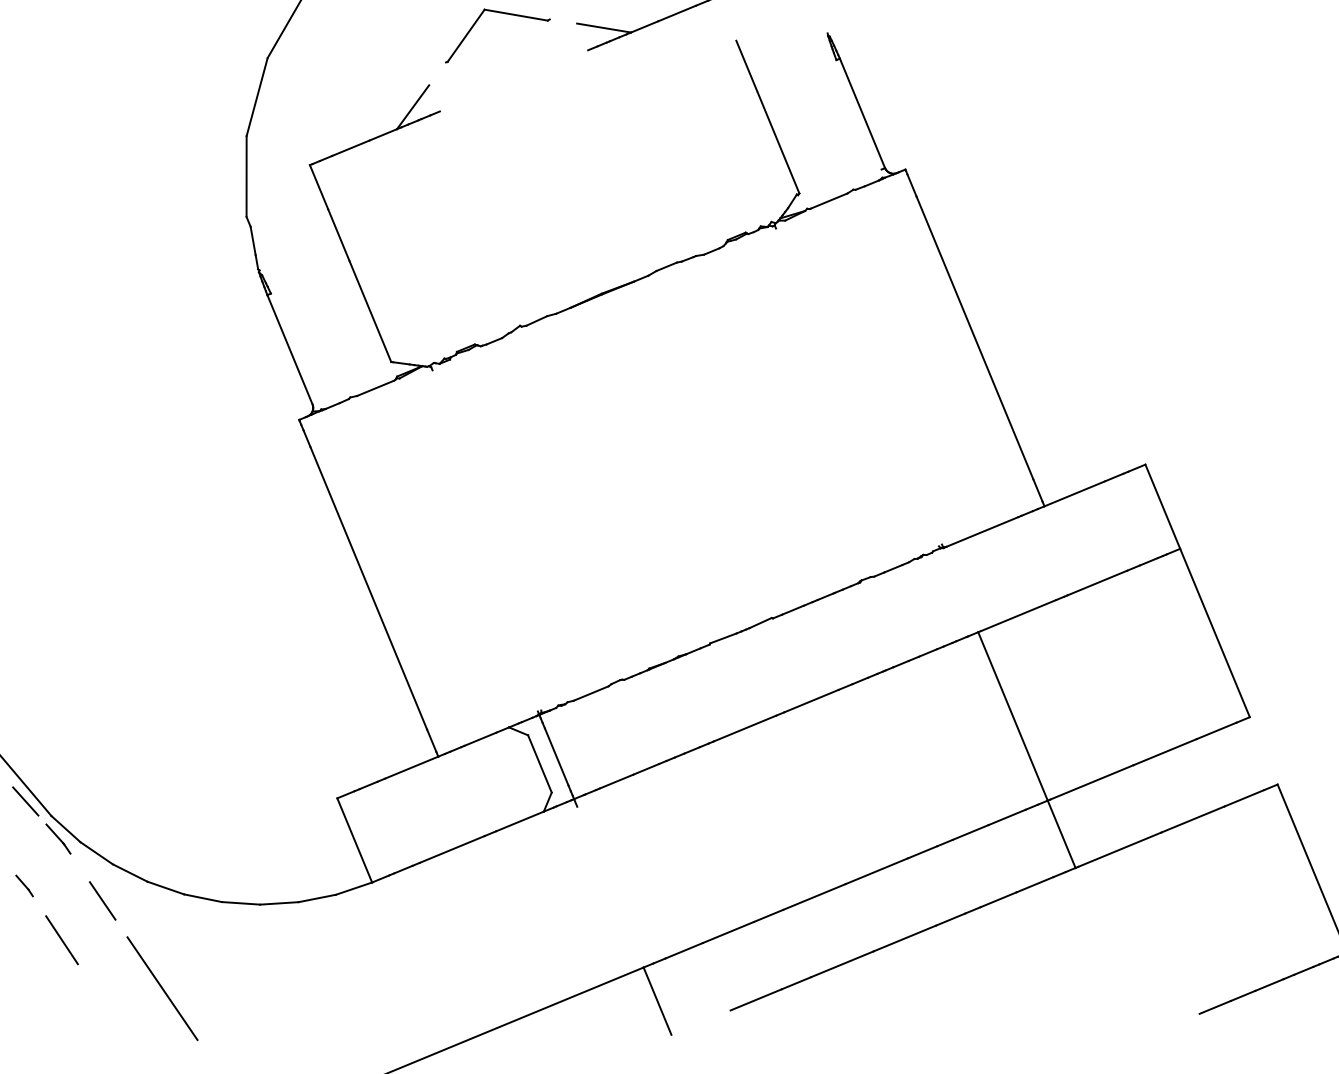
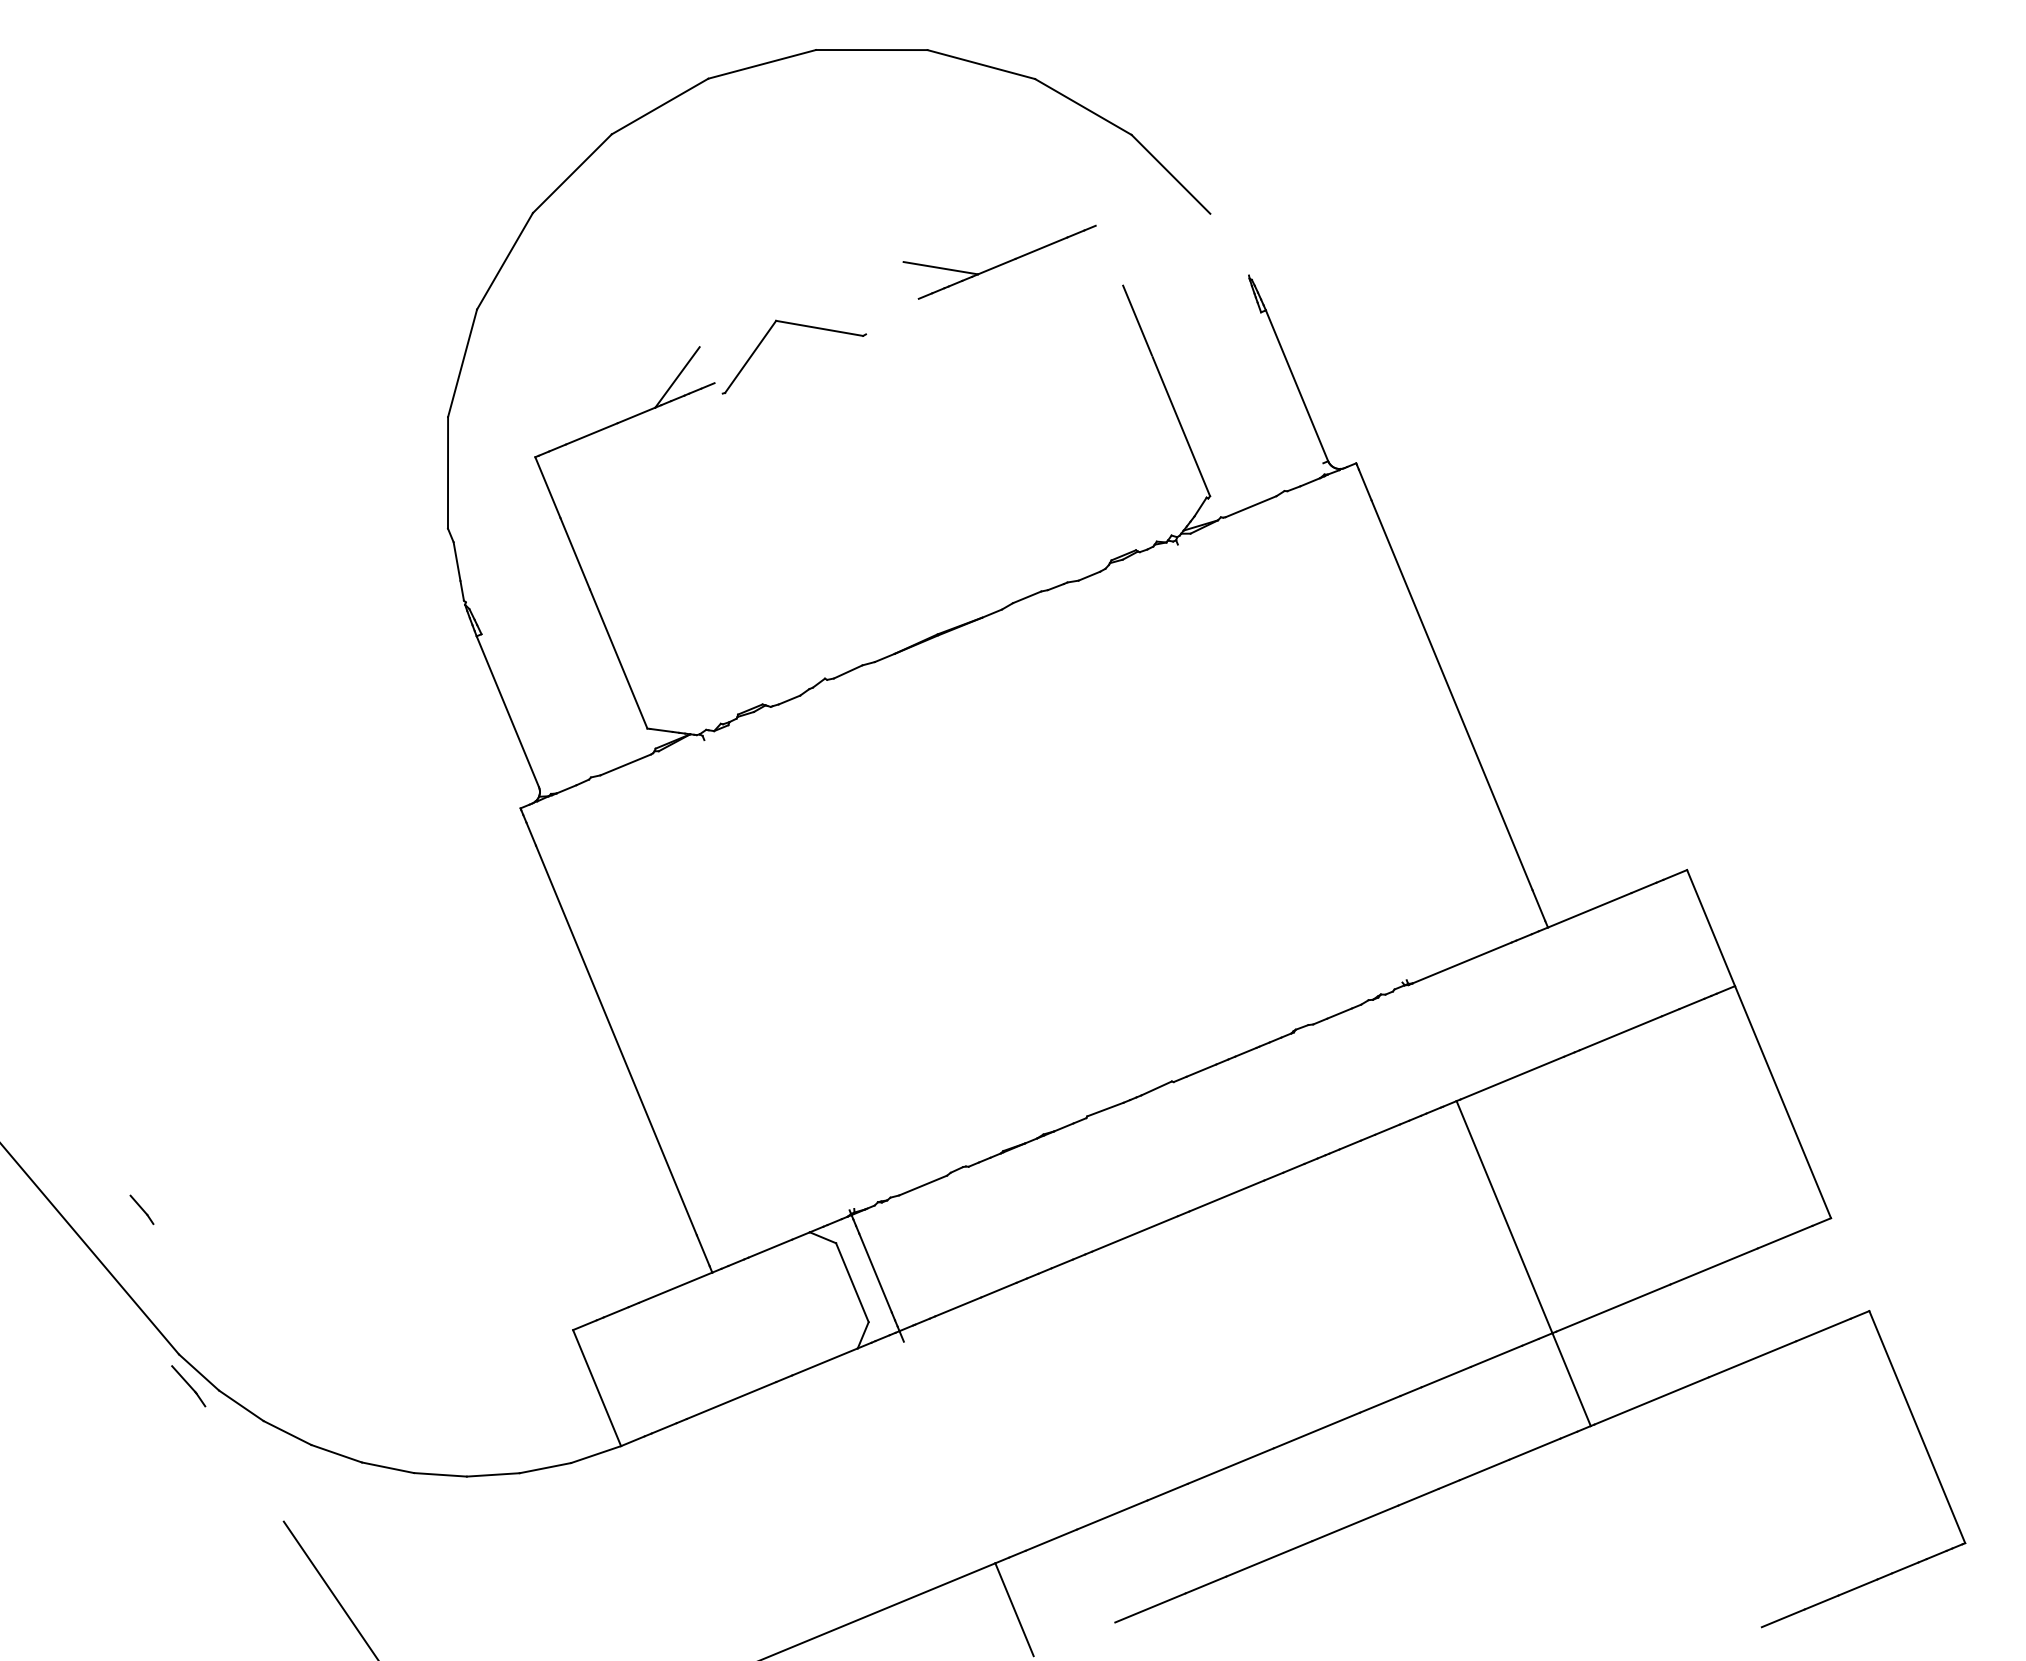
part: (503, 13) -> (801, 326), moved
line: (25, 801) -> (143, 1334), removed
line: (24, 885) -> (141, 1209), moved
line: (102, 900) -> (249, 1471), removed
line: (61, 940) -> (193, 1525), removed

